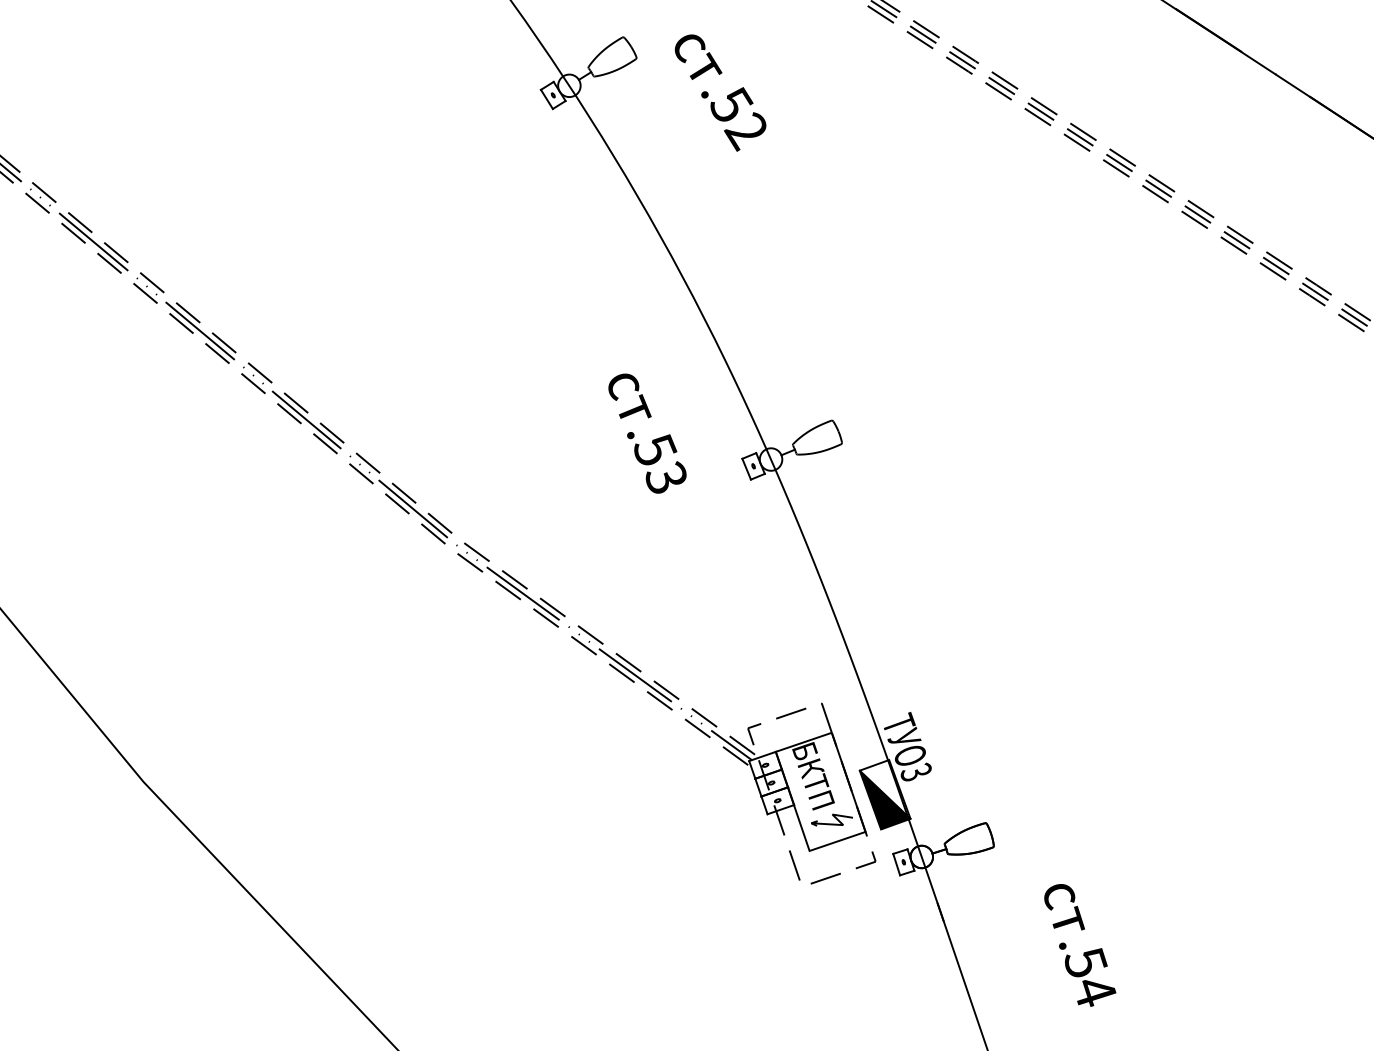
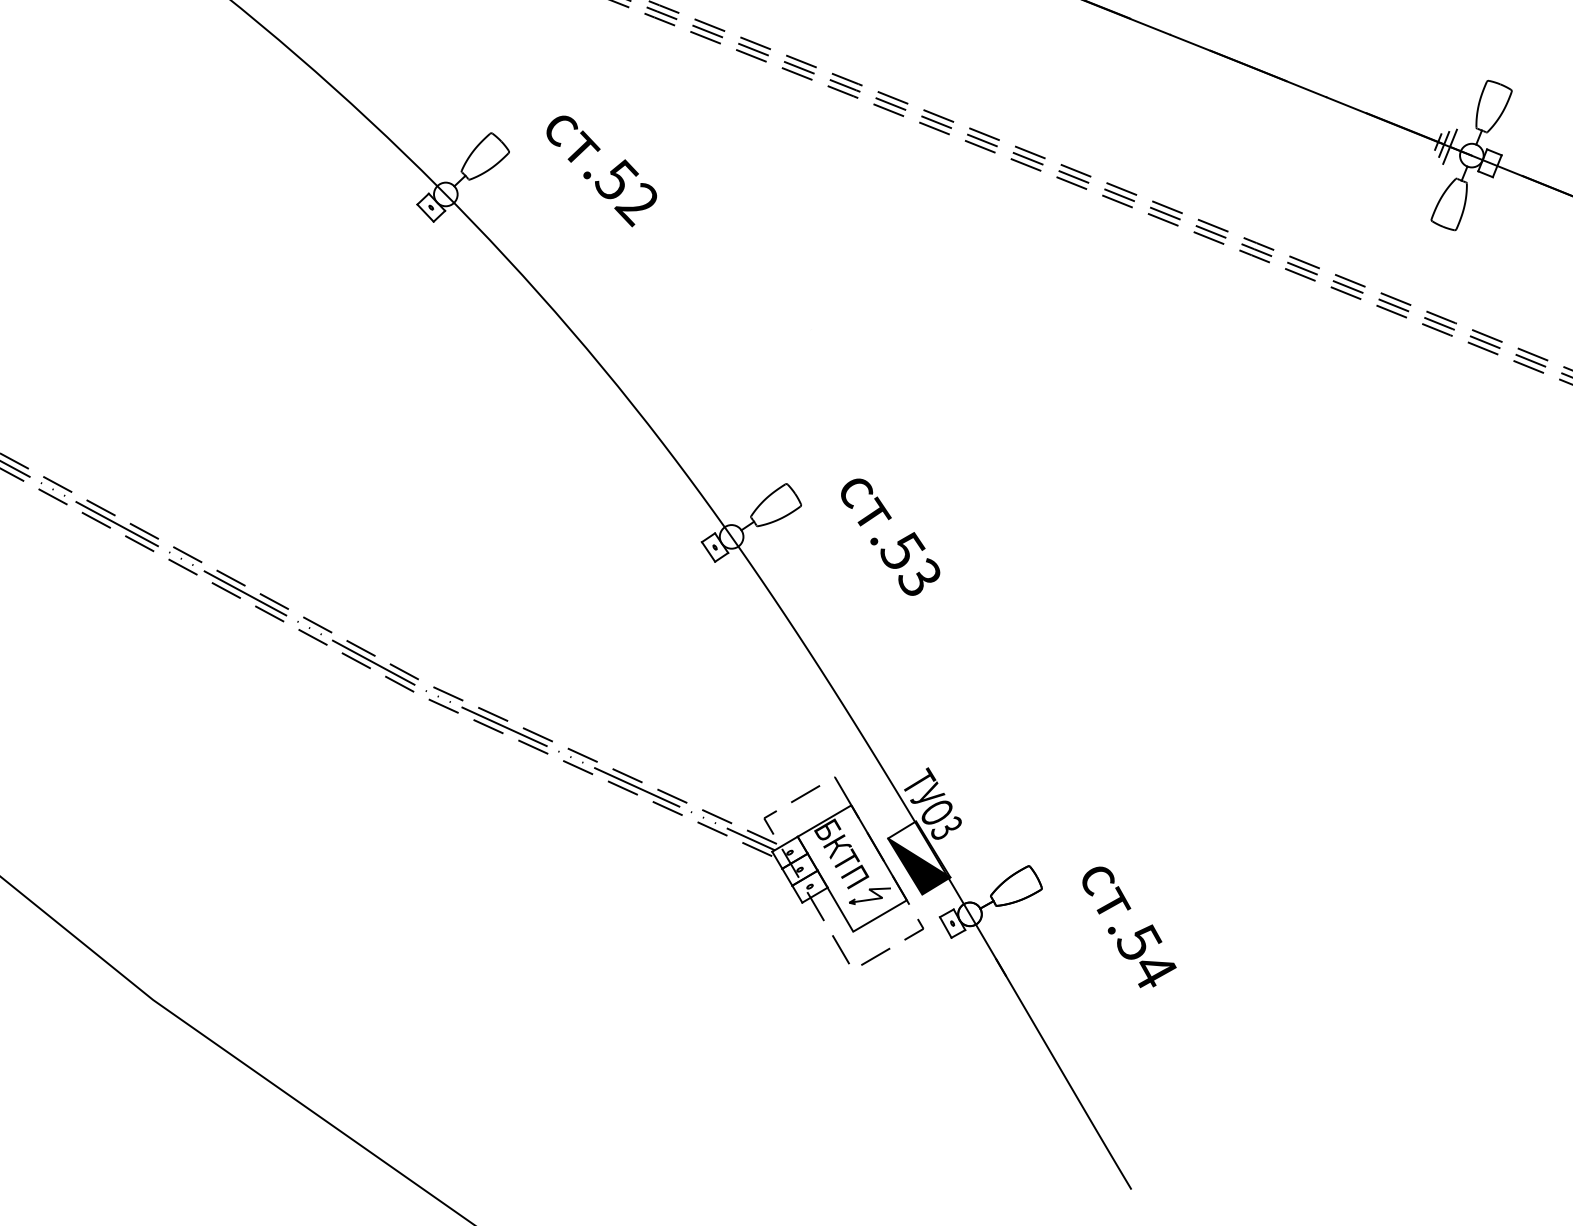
text: (646, 433) -> (890, 536), moved
text: (1079, 946) -> (1129, 927), moved

